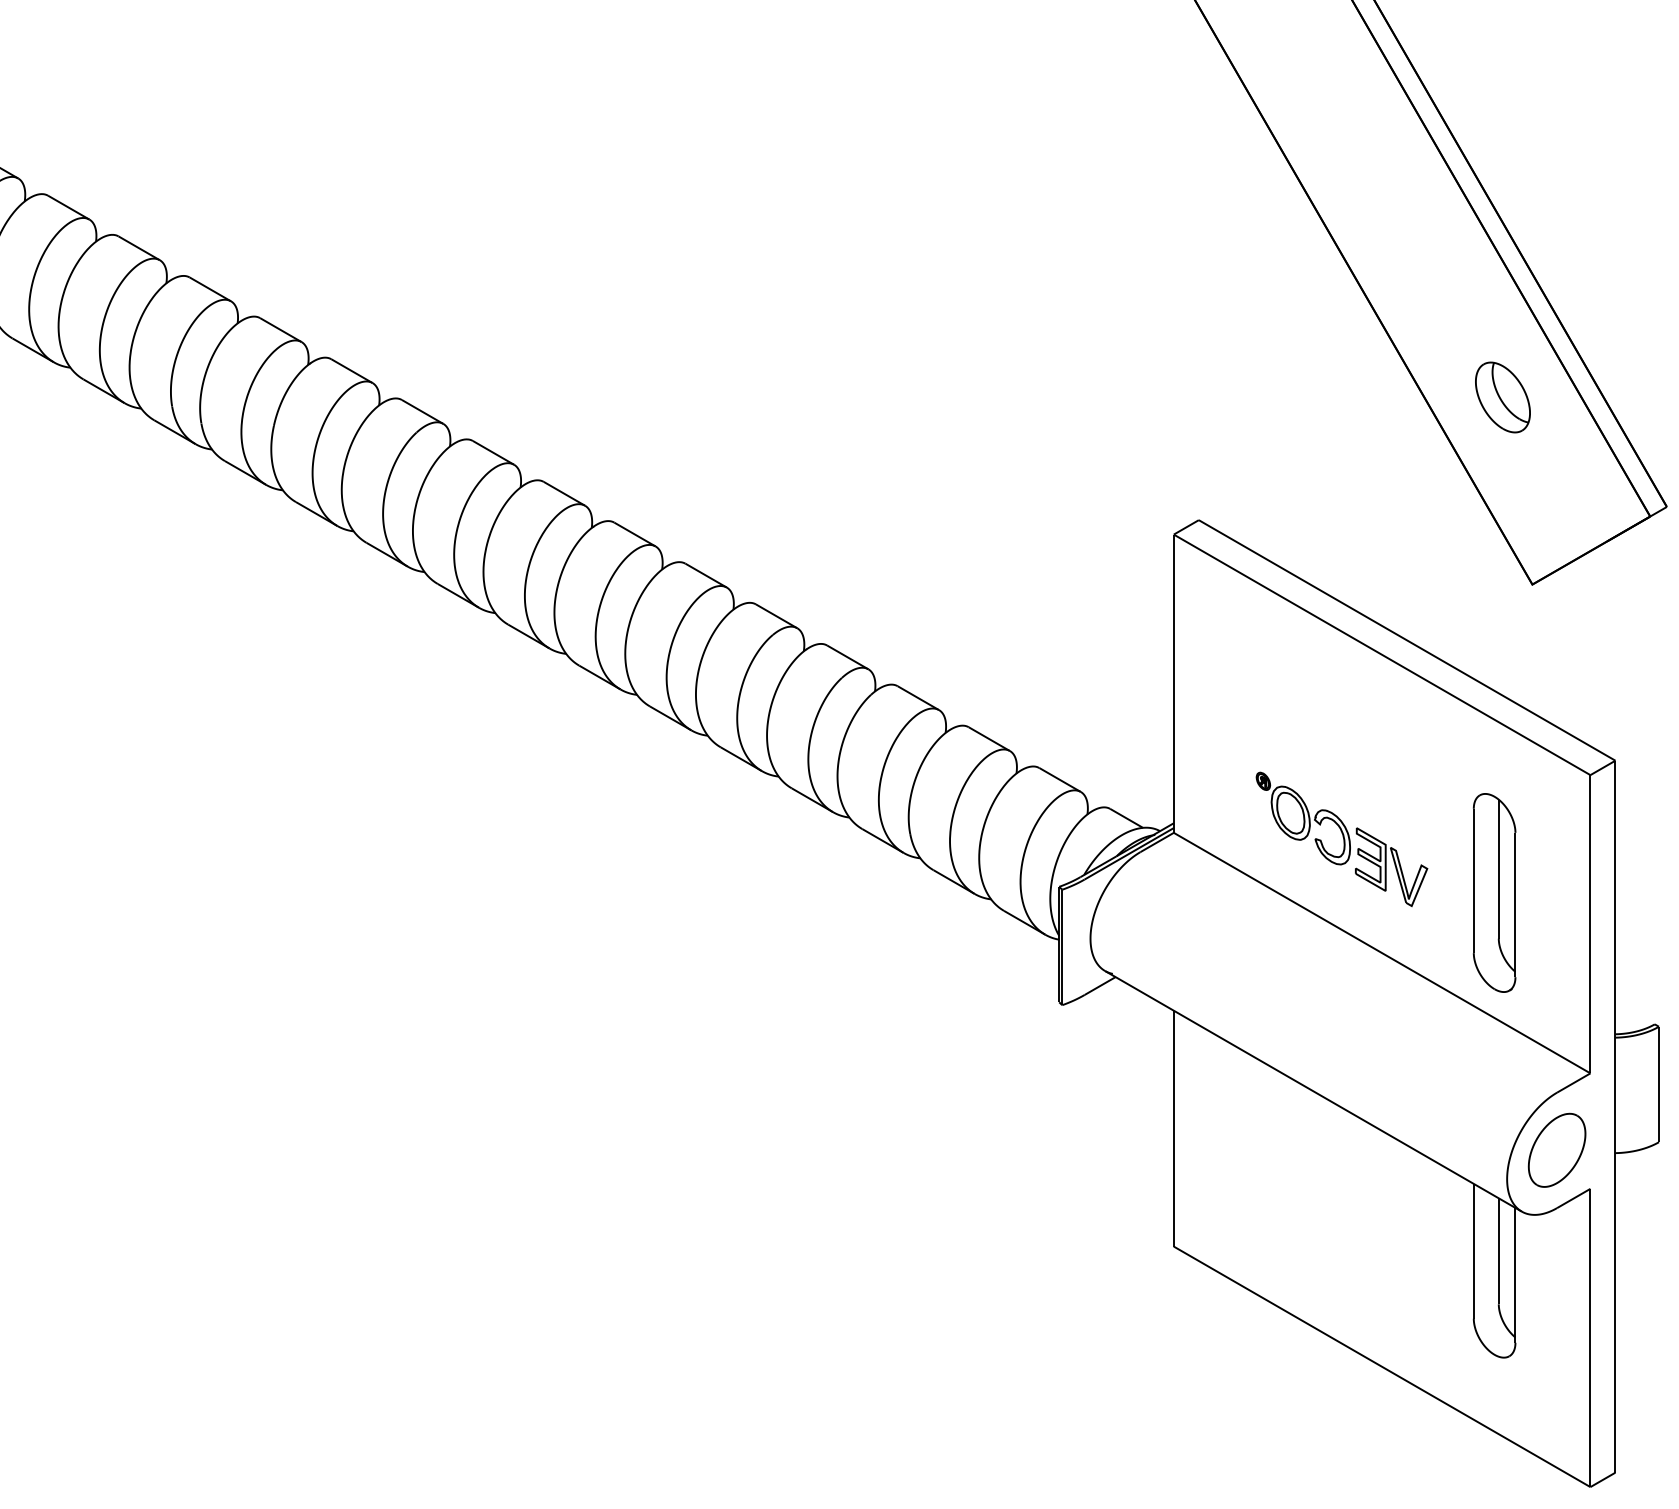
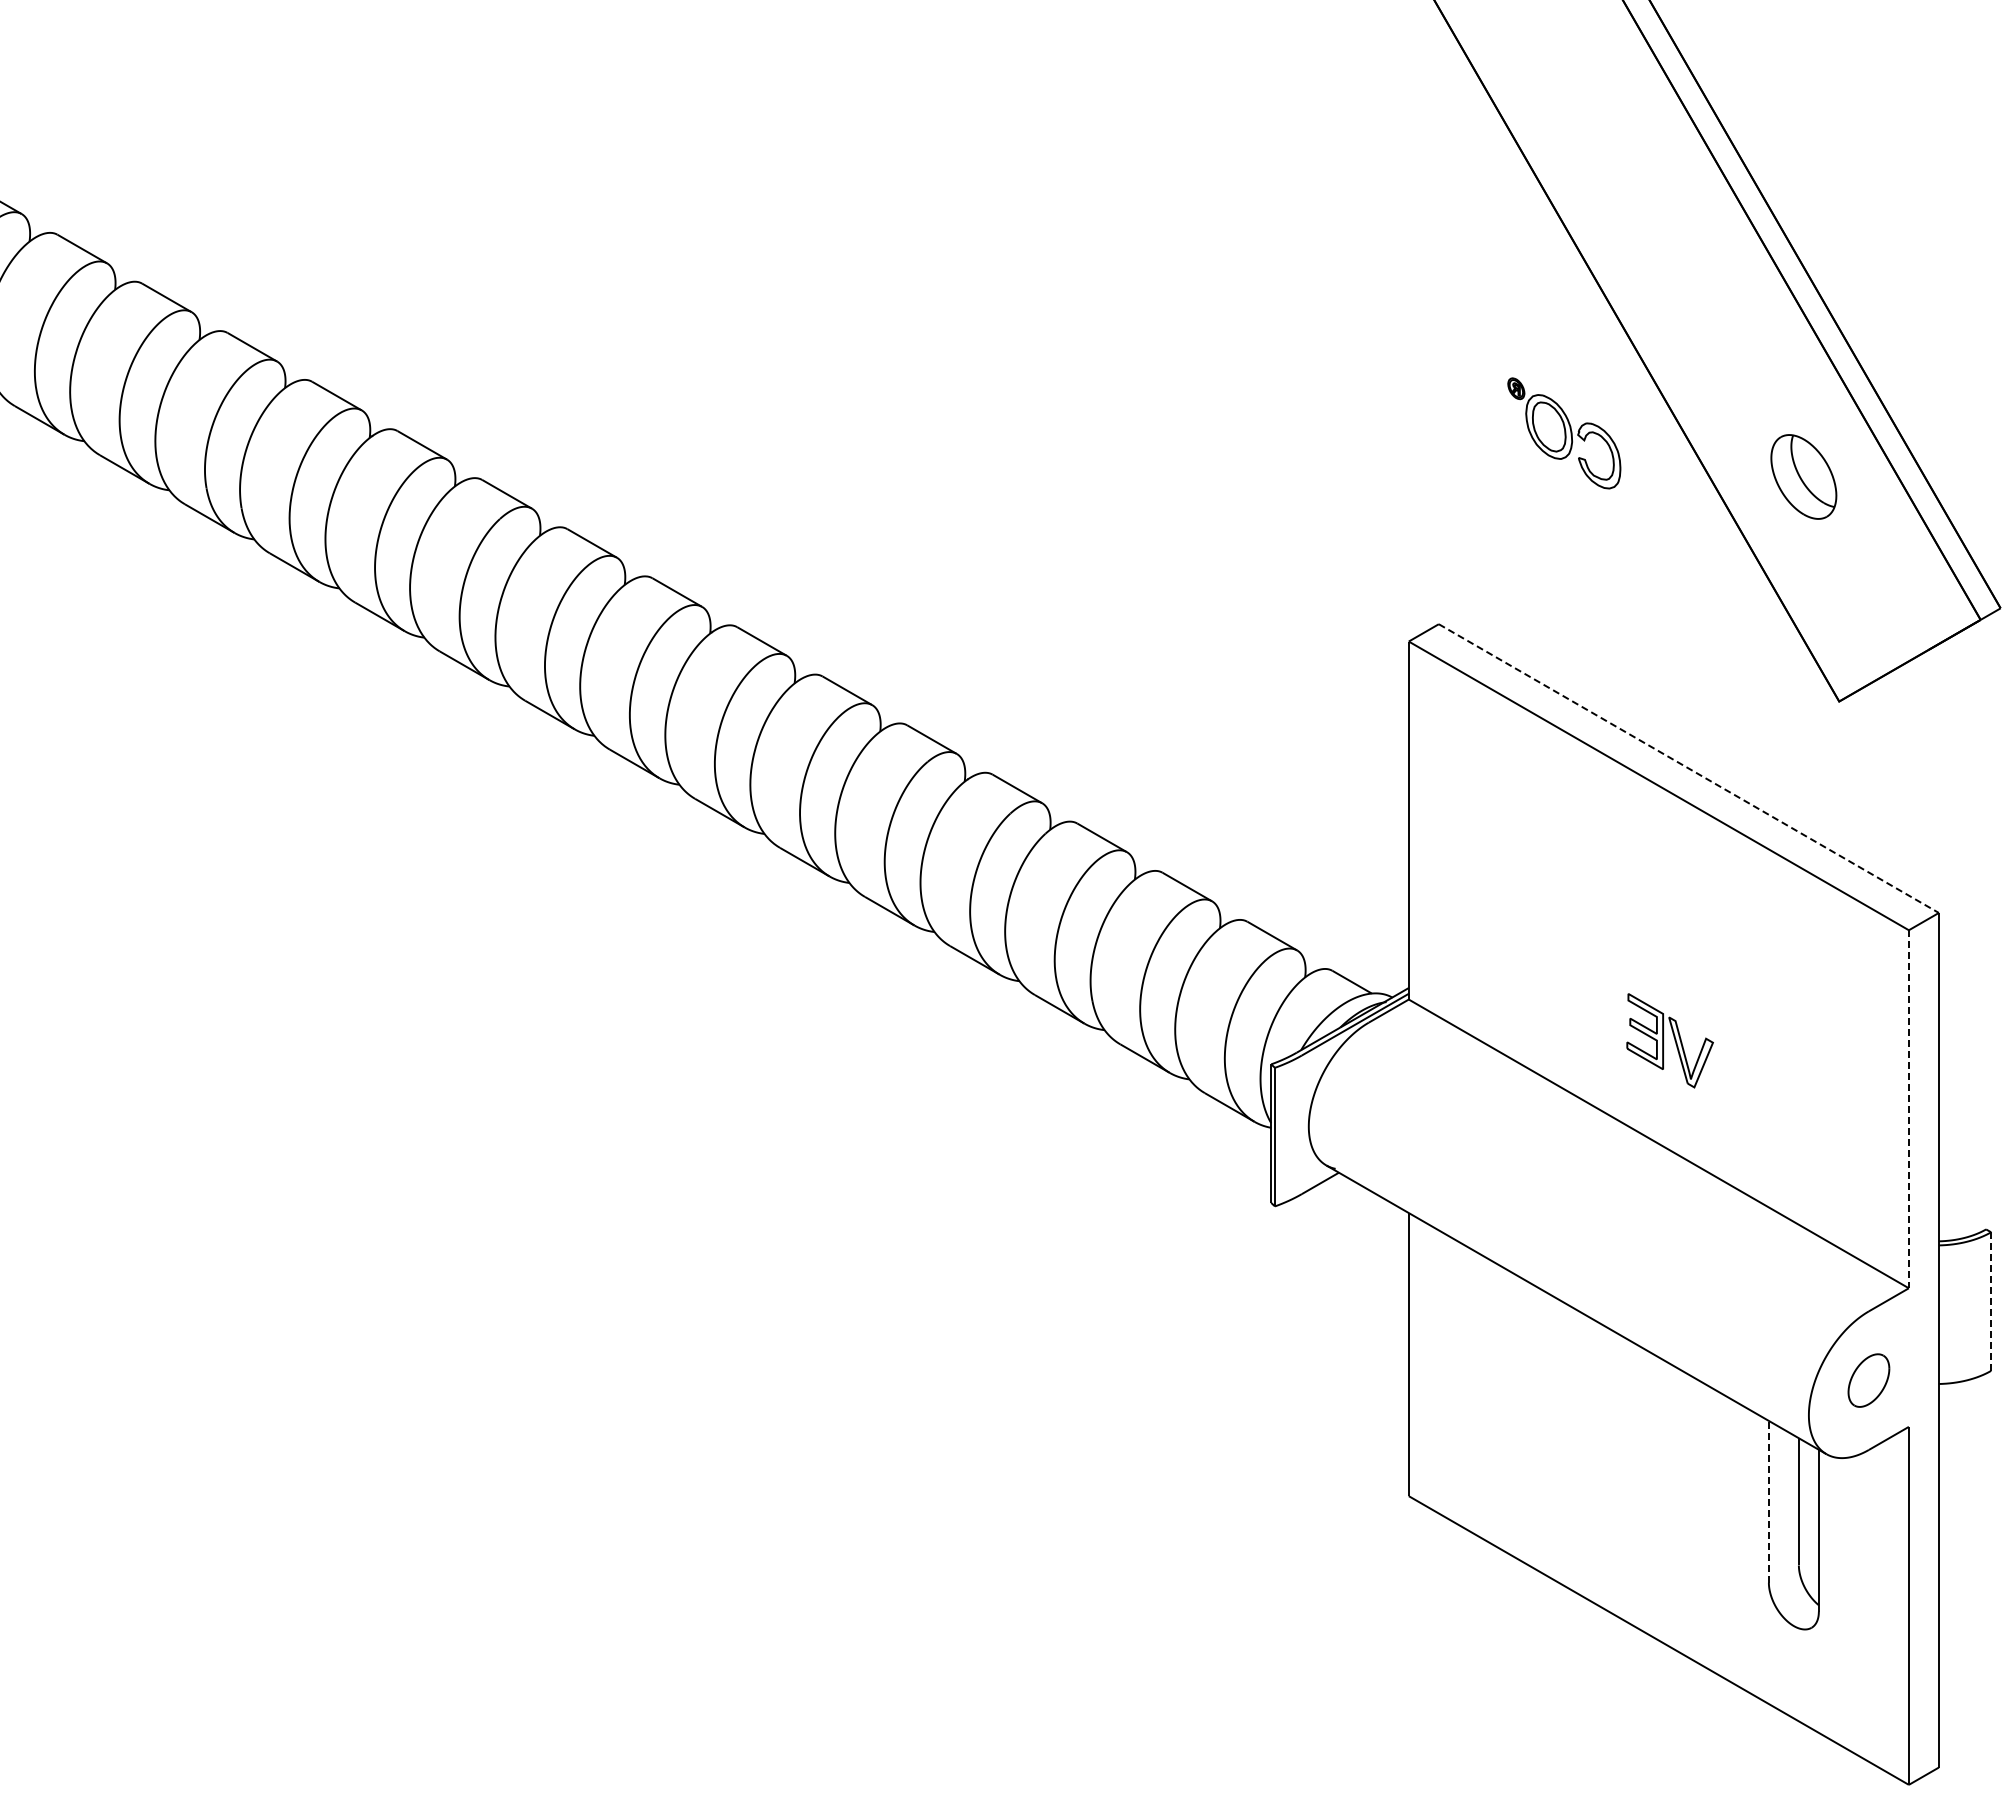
line: (1406, 640) -> (1688, 768), solid -> dashed
part: (1303, 818) -> (1564, 433), moved
part: (1494, 892) -> (1793, 1071), removed
line: (1590, 924) -> (1908, 1109), solid -> dashed
line: (1659, 1084) -> (1991, 1301), solid -> dashed
part: (1556, 1150) -> (1868, 1380), size x0.6
line: (1473, 1251) -> (1768, 1501), solid -> dashed

